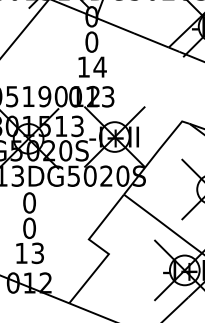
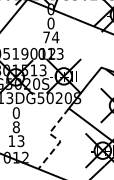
text: (83, 67) -> (46, 37), 14 -> 74
text: (28, 227) -> (15, 126), 0 -> 8
line: (101, 248) -> (56, 138), solid -> dashed

